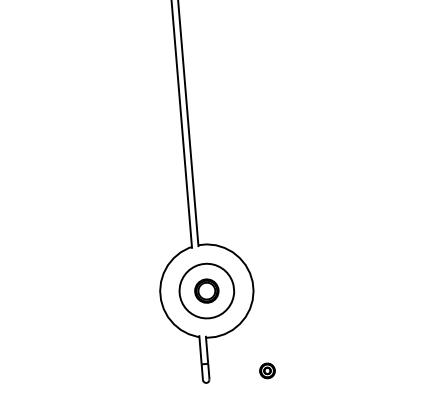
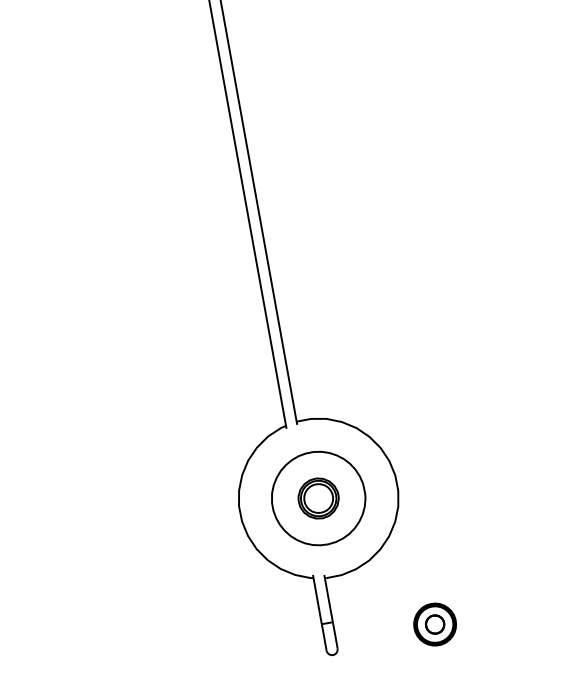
part: (267, 370) -> (435, 623), size x1.67

